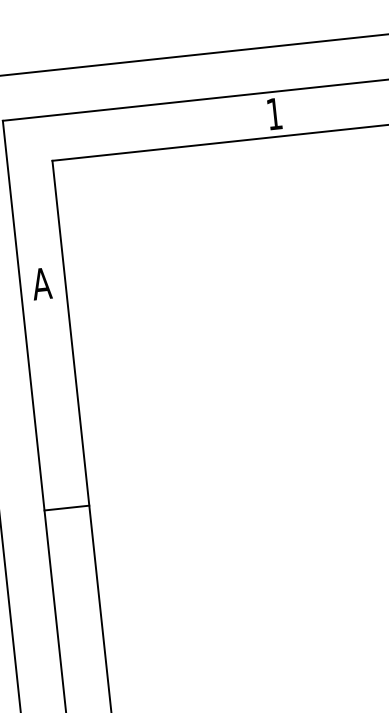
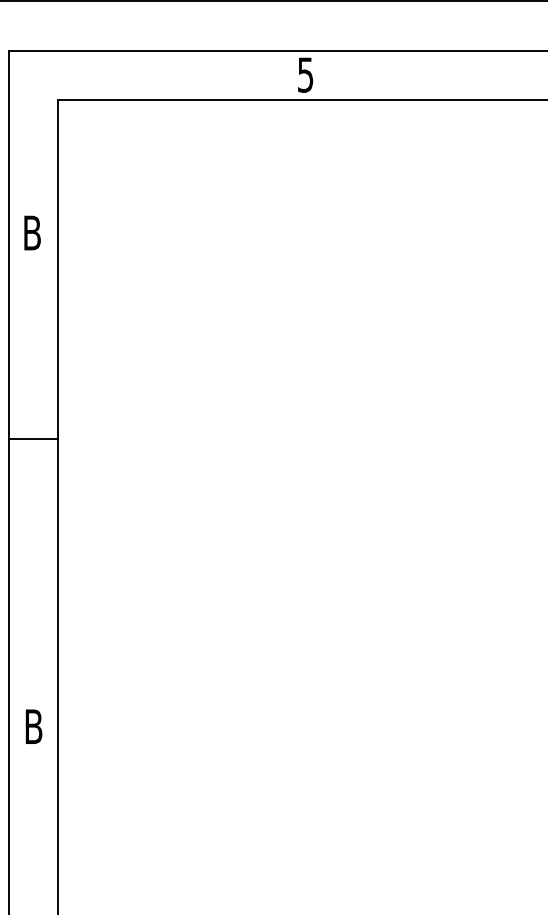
text: (274, 113) -> (305, 74), 1 -> 5
text: (41, 283) -> (31, 232), A -> B
line: (66, 508) -> (33, 439), moved

